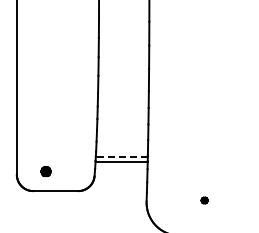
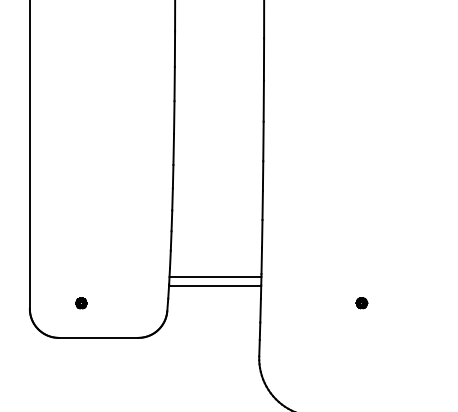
line: (121, 156) -> (214, 276), dashed -> solid
part: (45, 171) -> (80, 303), size x0.62
part: (204, 200) -> (361, 303), moved

